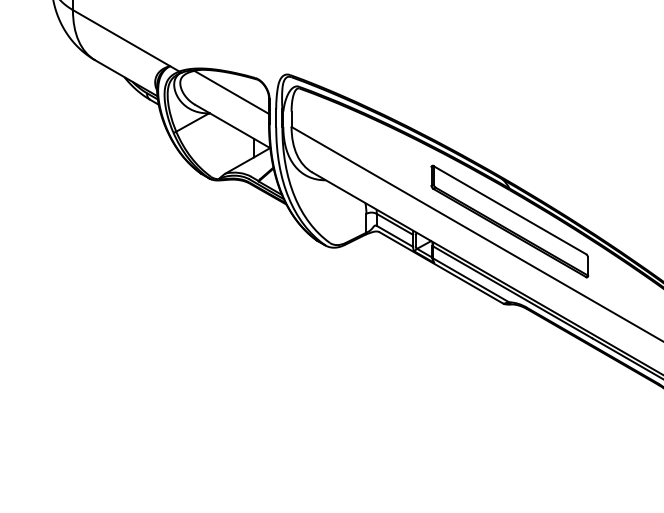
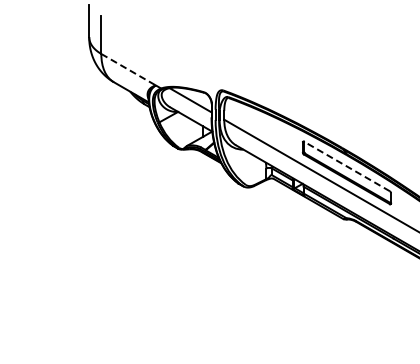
line: (121, 37) -> (128, 69), solid -> dashed
line: (508, 210) -> (346, 166), solid -> dashed

